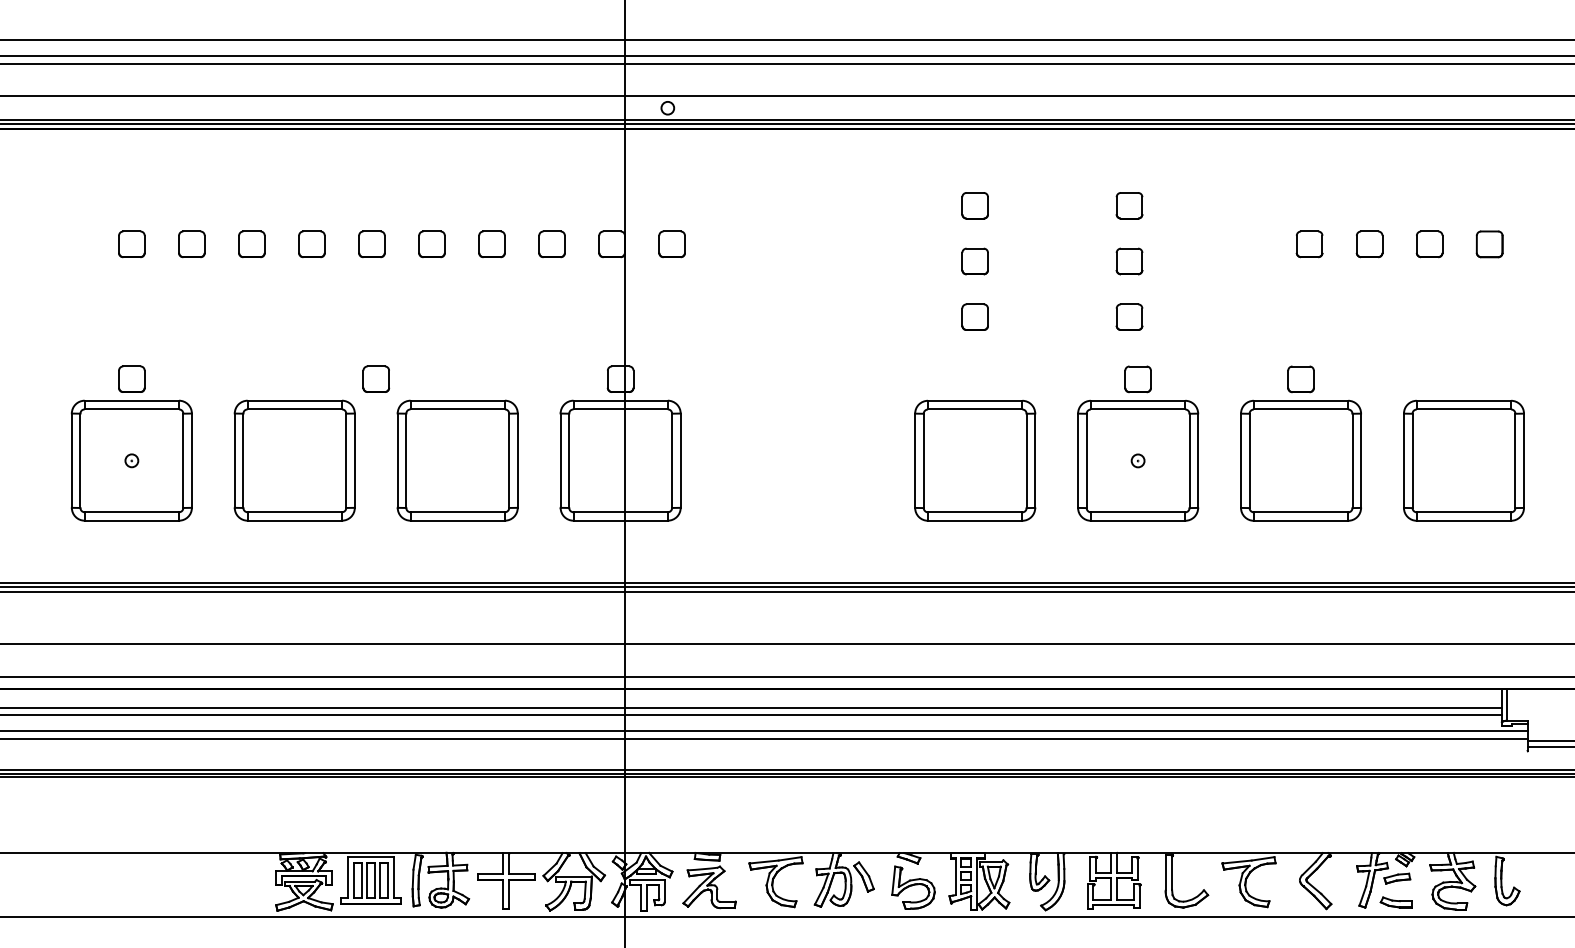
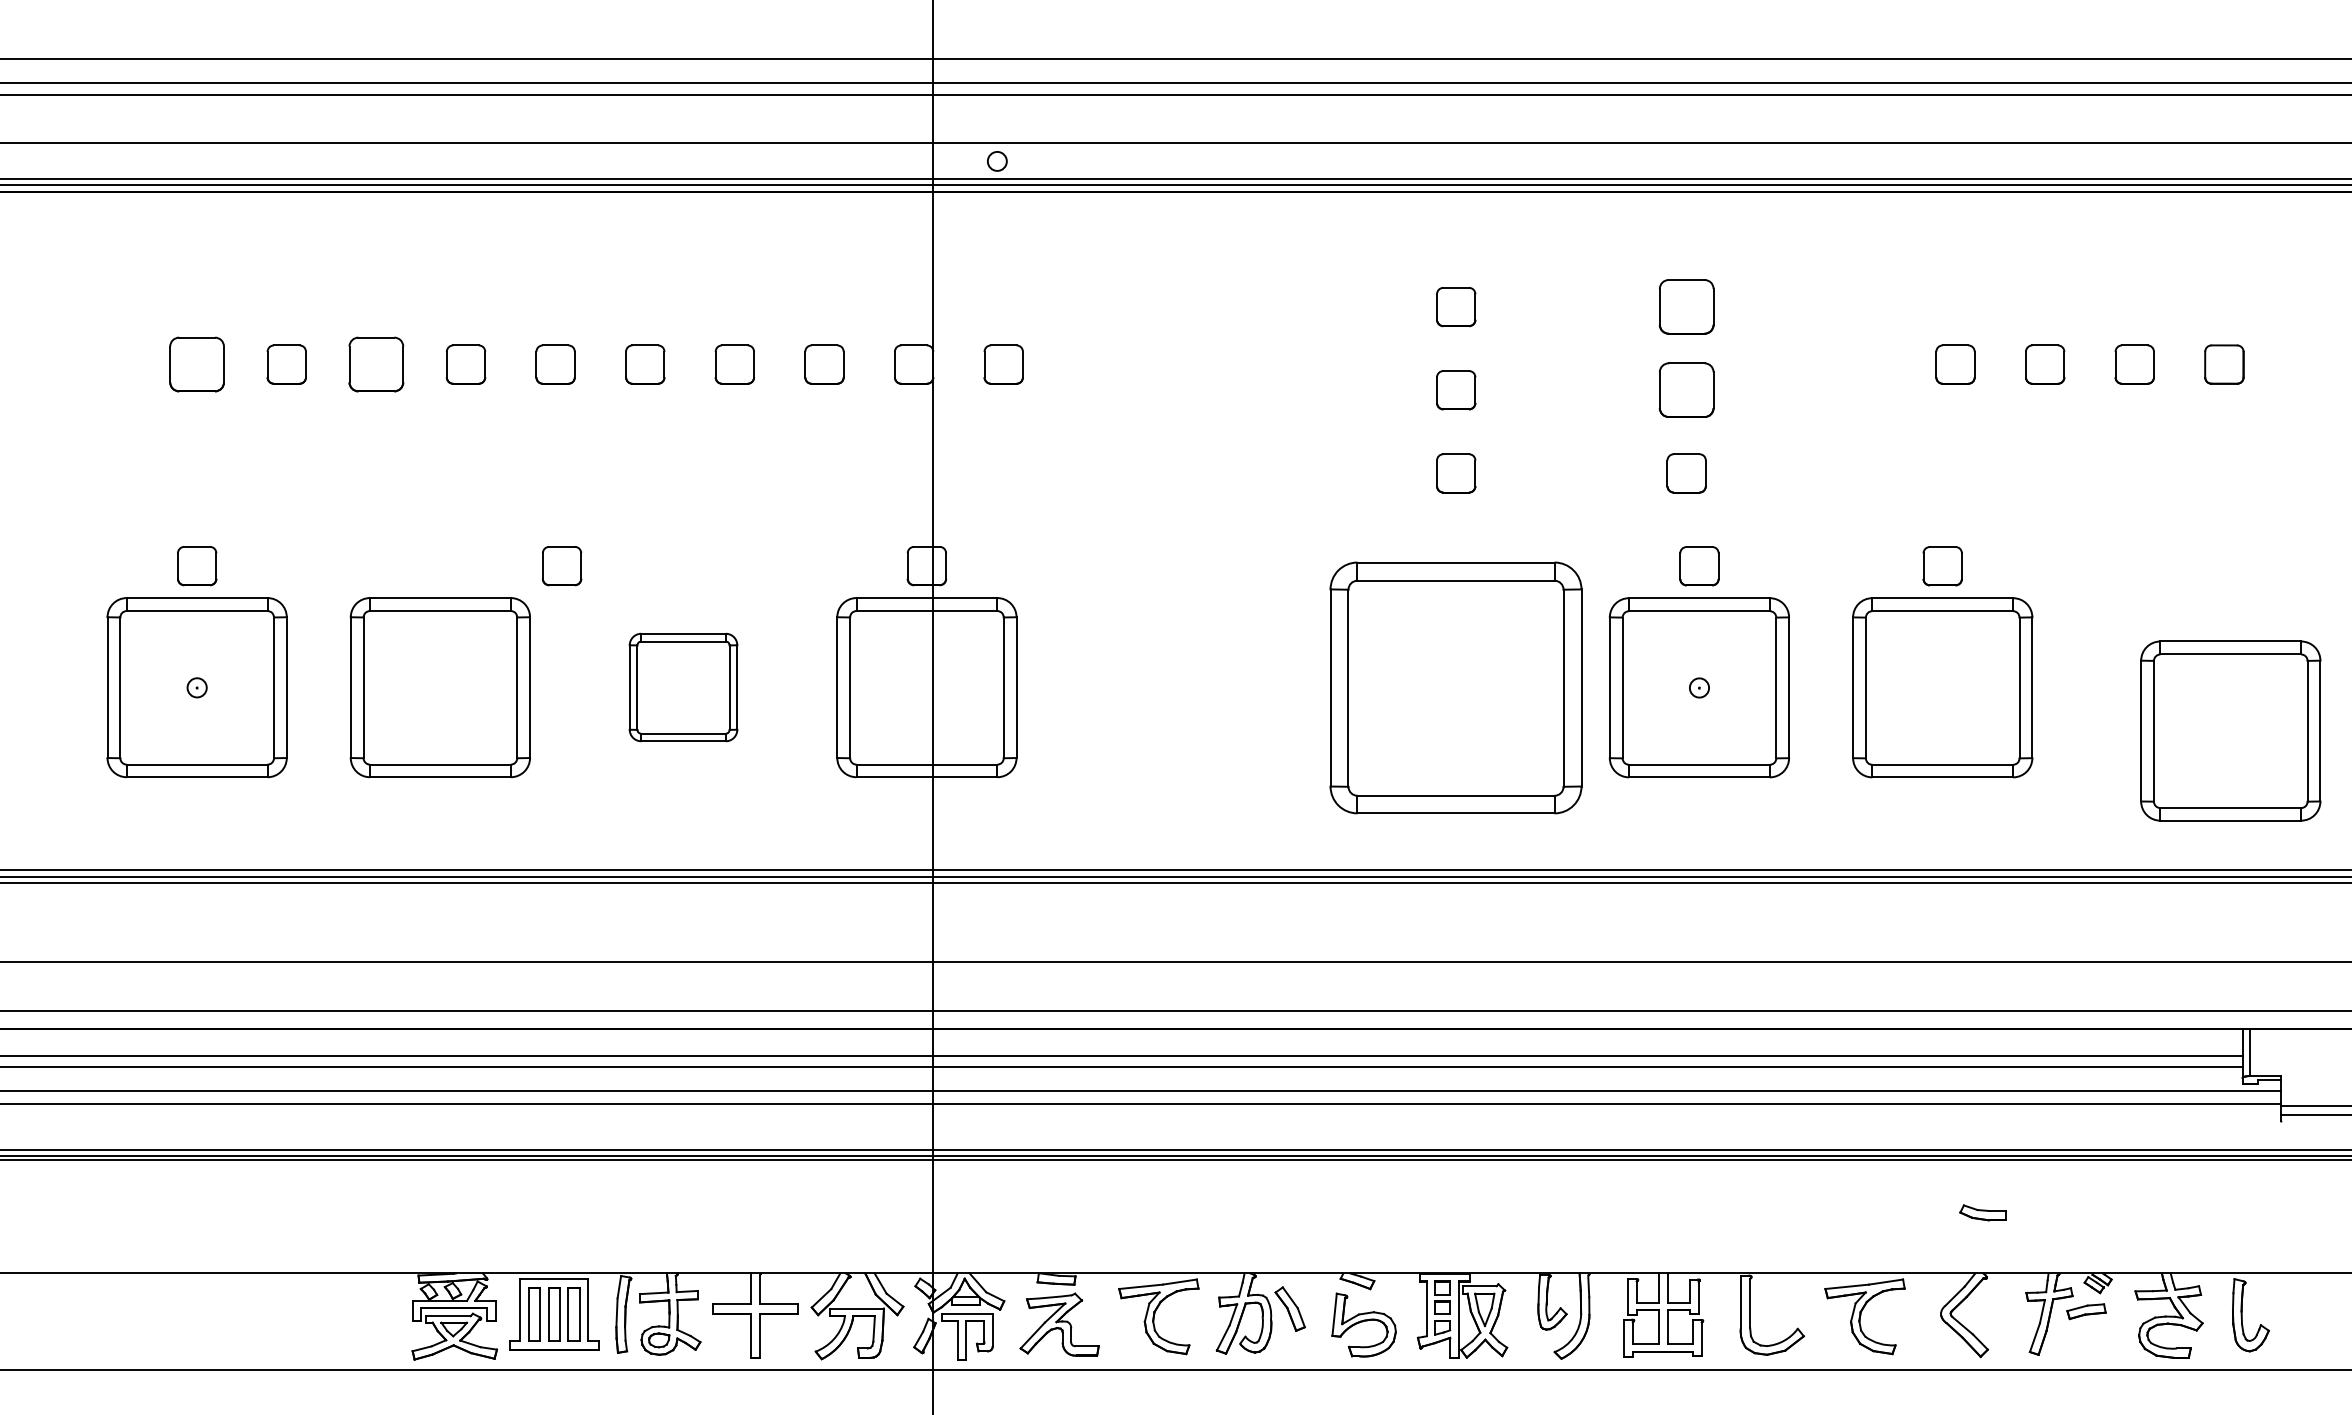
part: (1129, 205) -> (1686, 306), size x1.4
part: (131, 244) -> (196, 364), size x1.4
part: (251, 244) -> (375, 364), size x1.4
part: (1129, 261) -> (1686, 390), size x1.4
part: (457, 460) -> (683, 687), size x0.6
part: (975, 460) -> (1456, 687), size x1.4
part: (1463, 460) -> (2230, 730), moved
part: (1395, 902) -> (1982, 1212), moved

